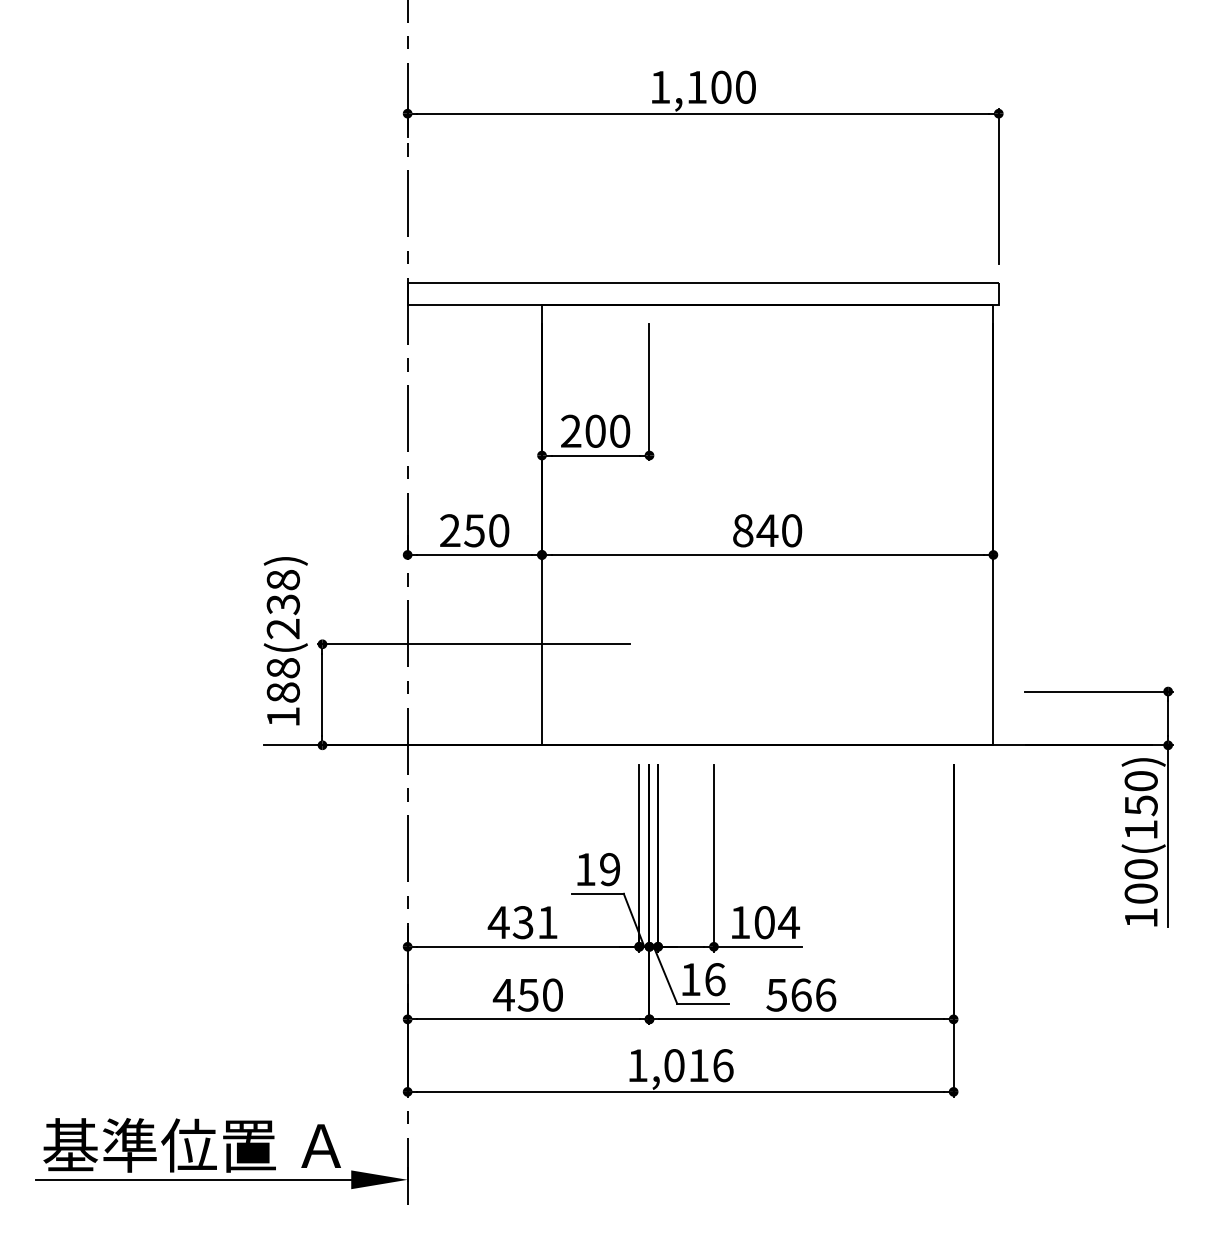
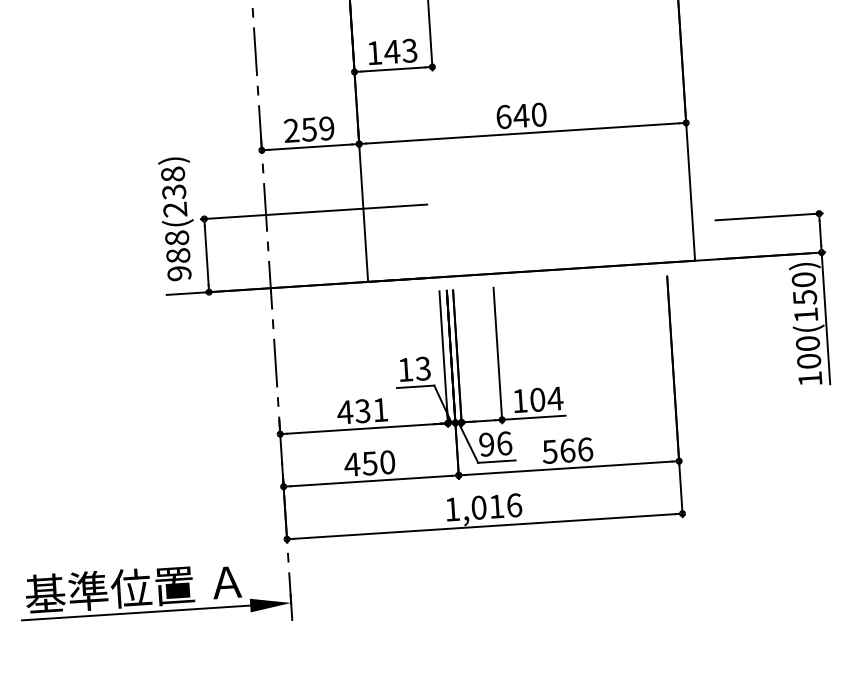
text: (595, 430) -> (392, 51), 200 -> 143
text: (499, 530) -> (327, 128), 250 -> 259
text: (743, 530) -> (504, 116), 840 -> 640
text: (283, 717) -> (179, 273), 188(238) -> 988(238)
text: (609, 869) -> (422, 368), 19 -> 13
text: (690, 979) -> (486, 444), 16 -> 96

